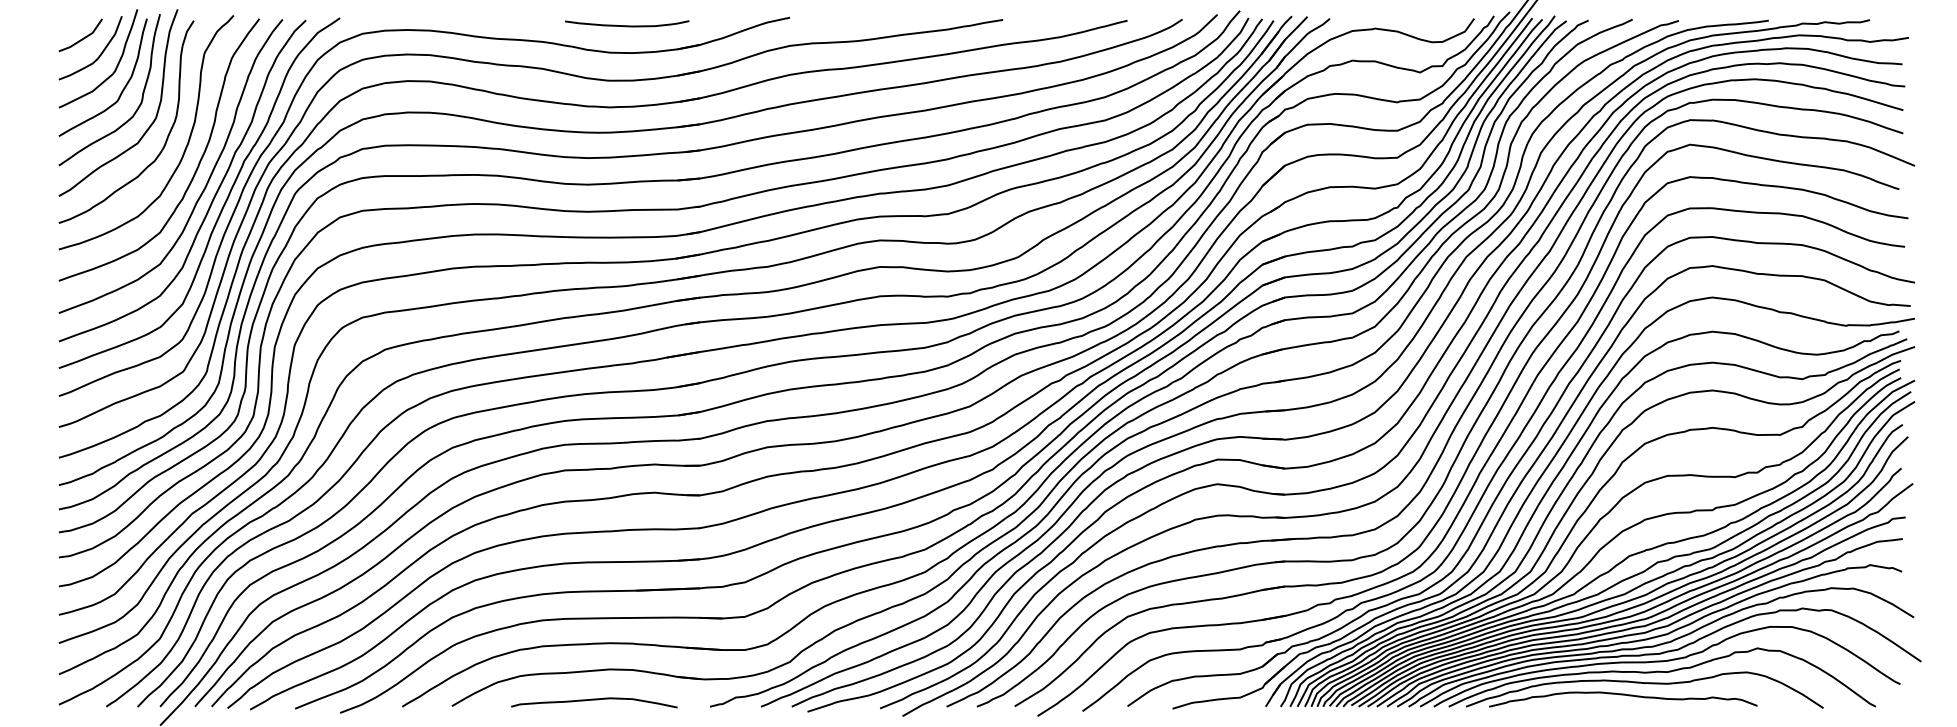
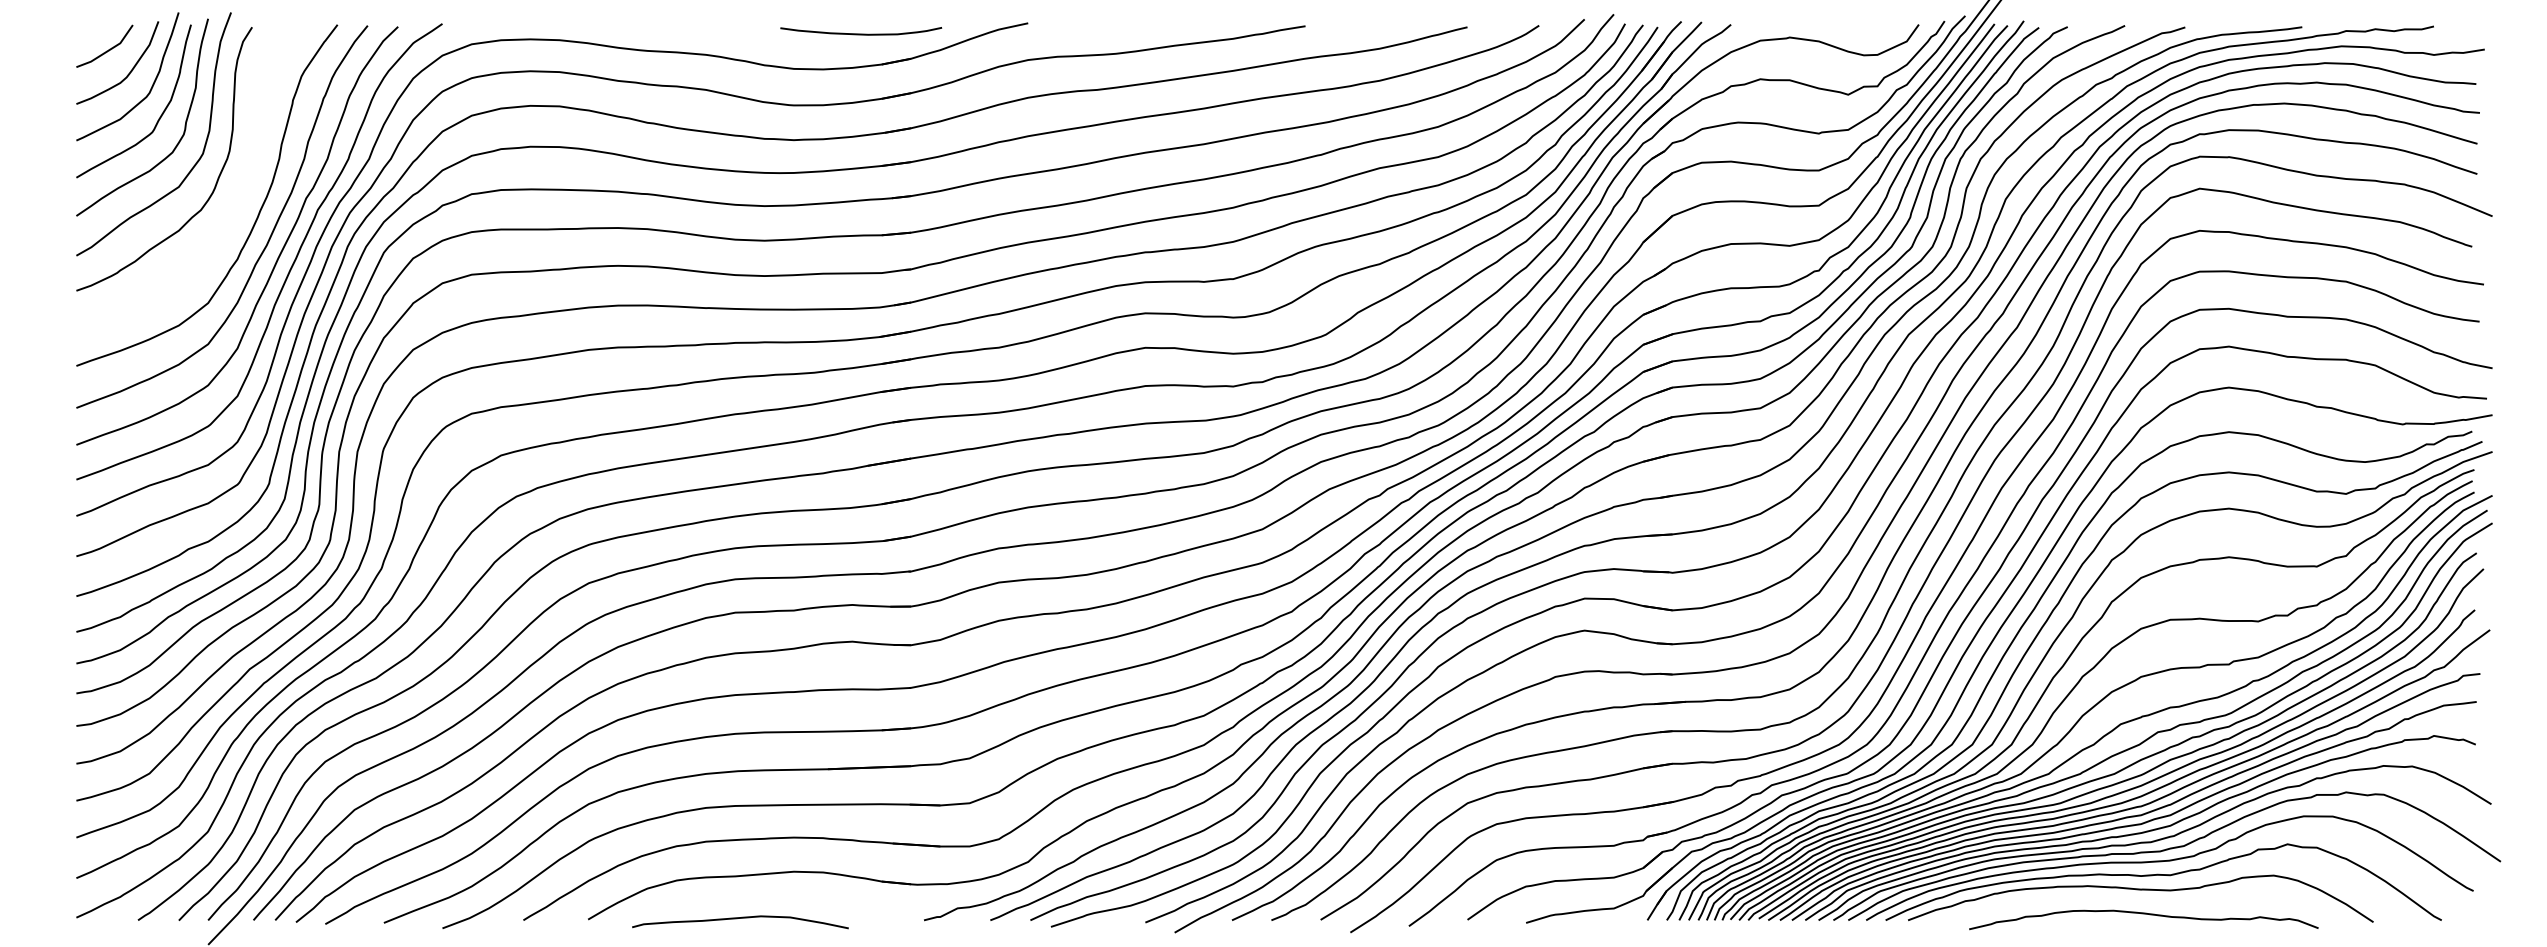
curve: (627, 25) -> (861, 33), moved
curve: (184, 148) -> (240, 193), removed
curve: (1623, 695) -> (2143, 914), moved
curve: (594, 699) -> (740, 918), moved

